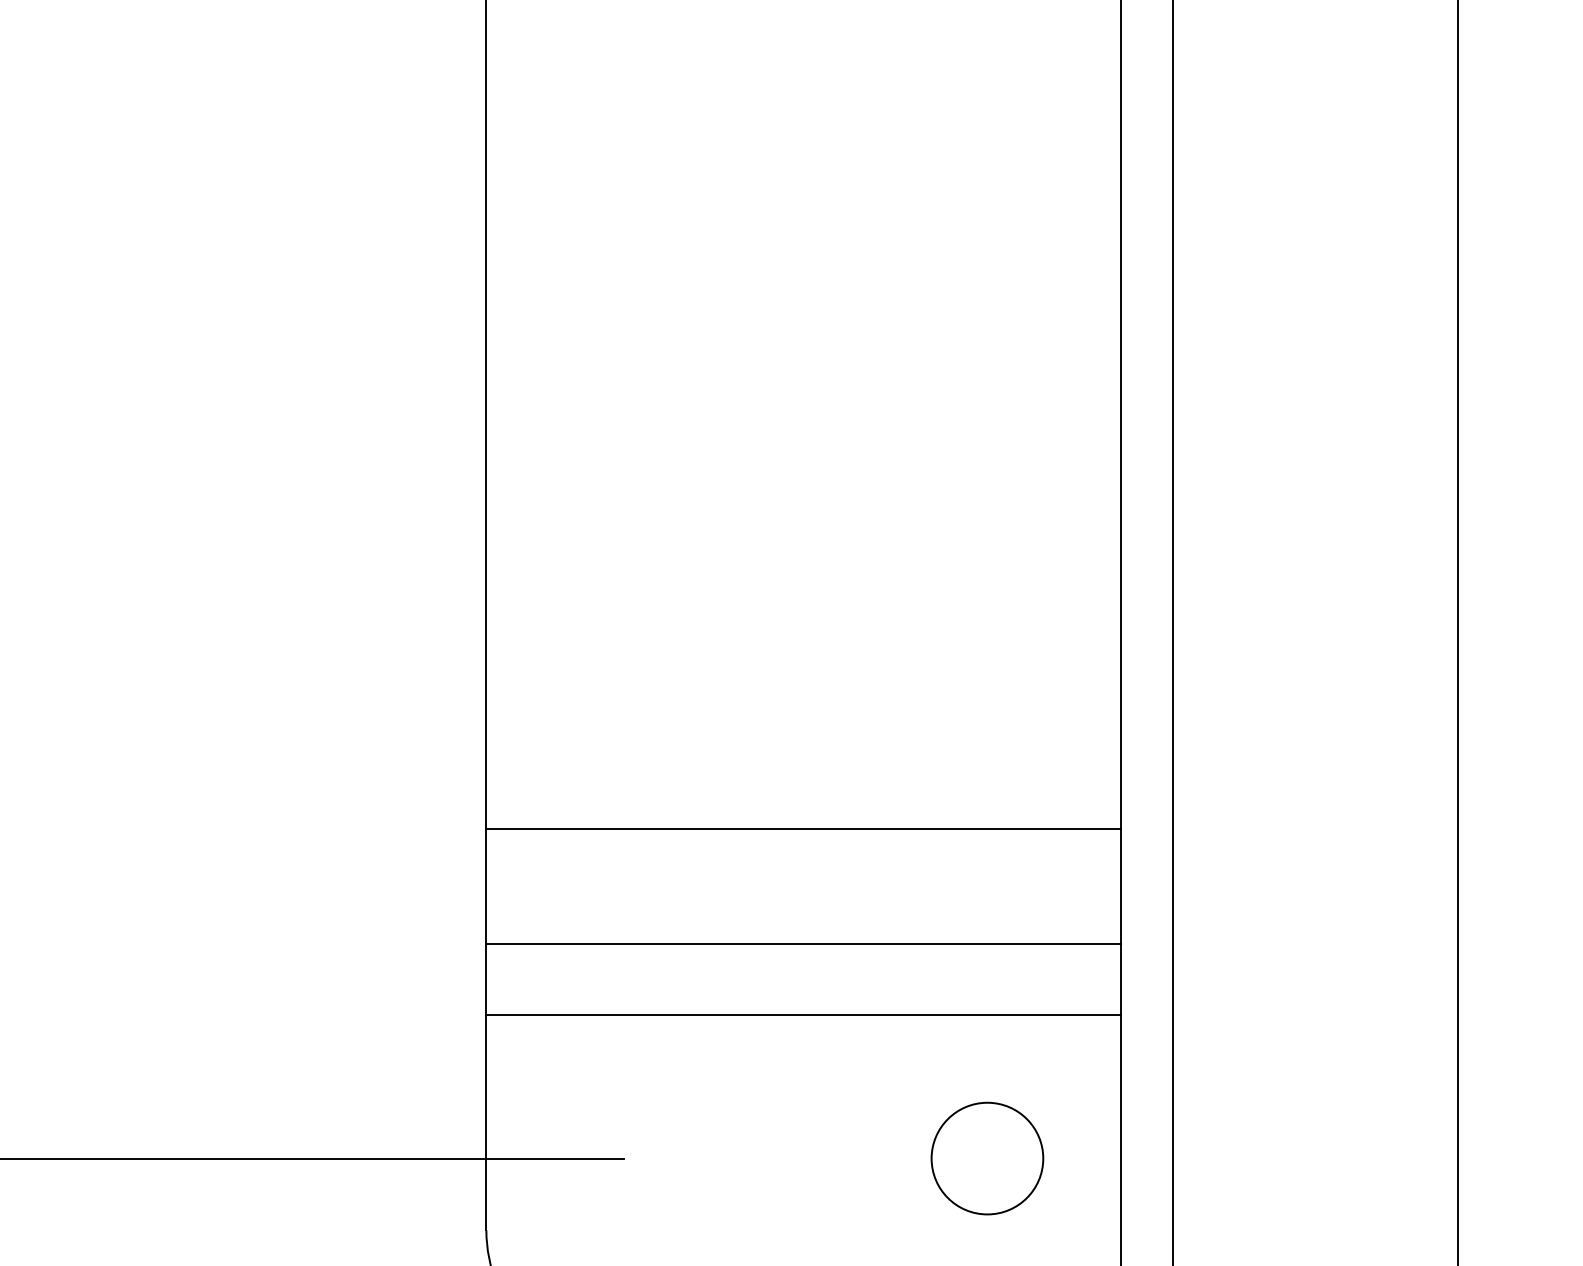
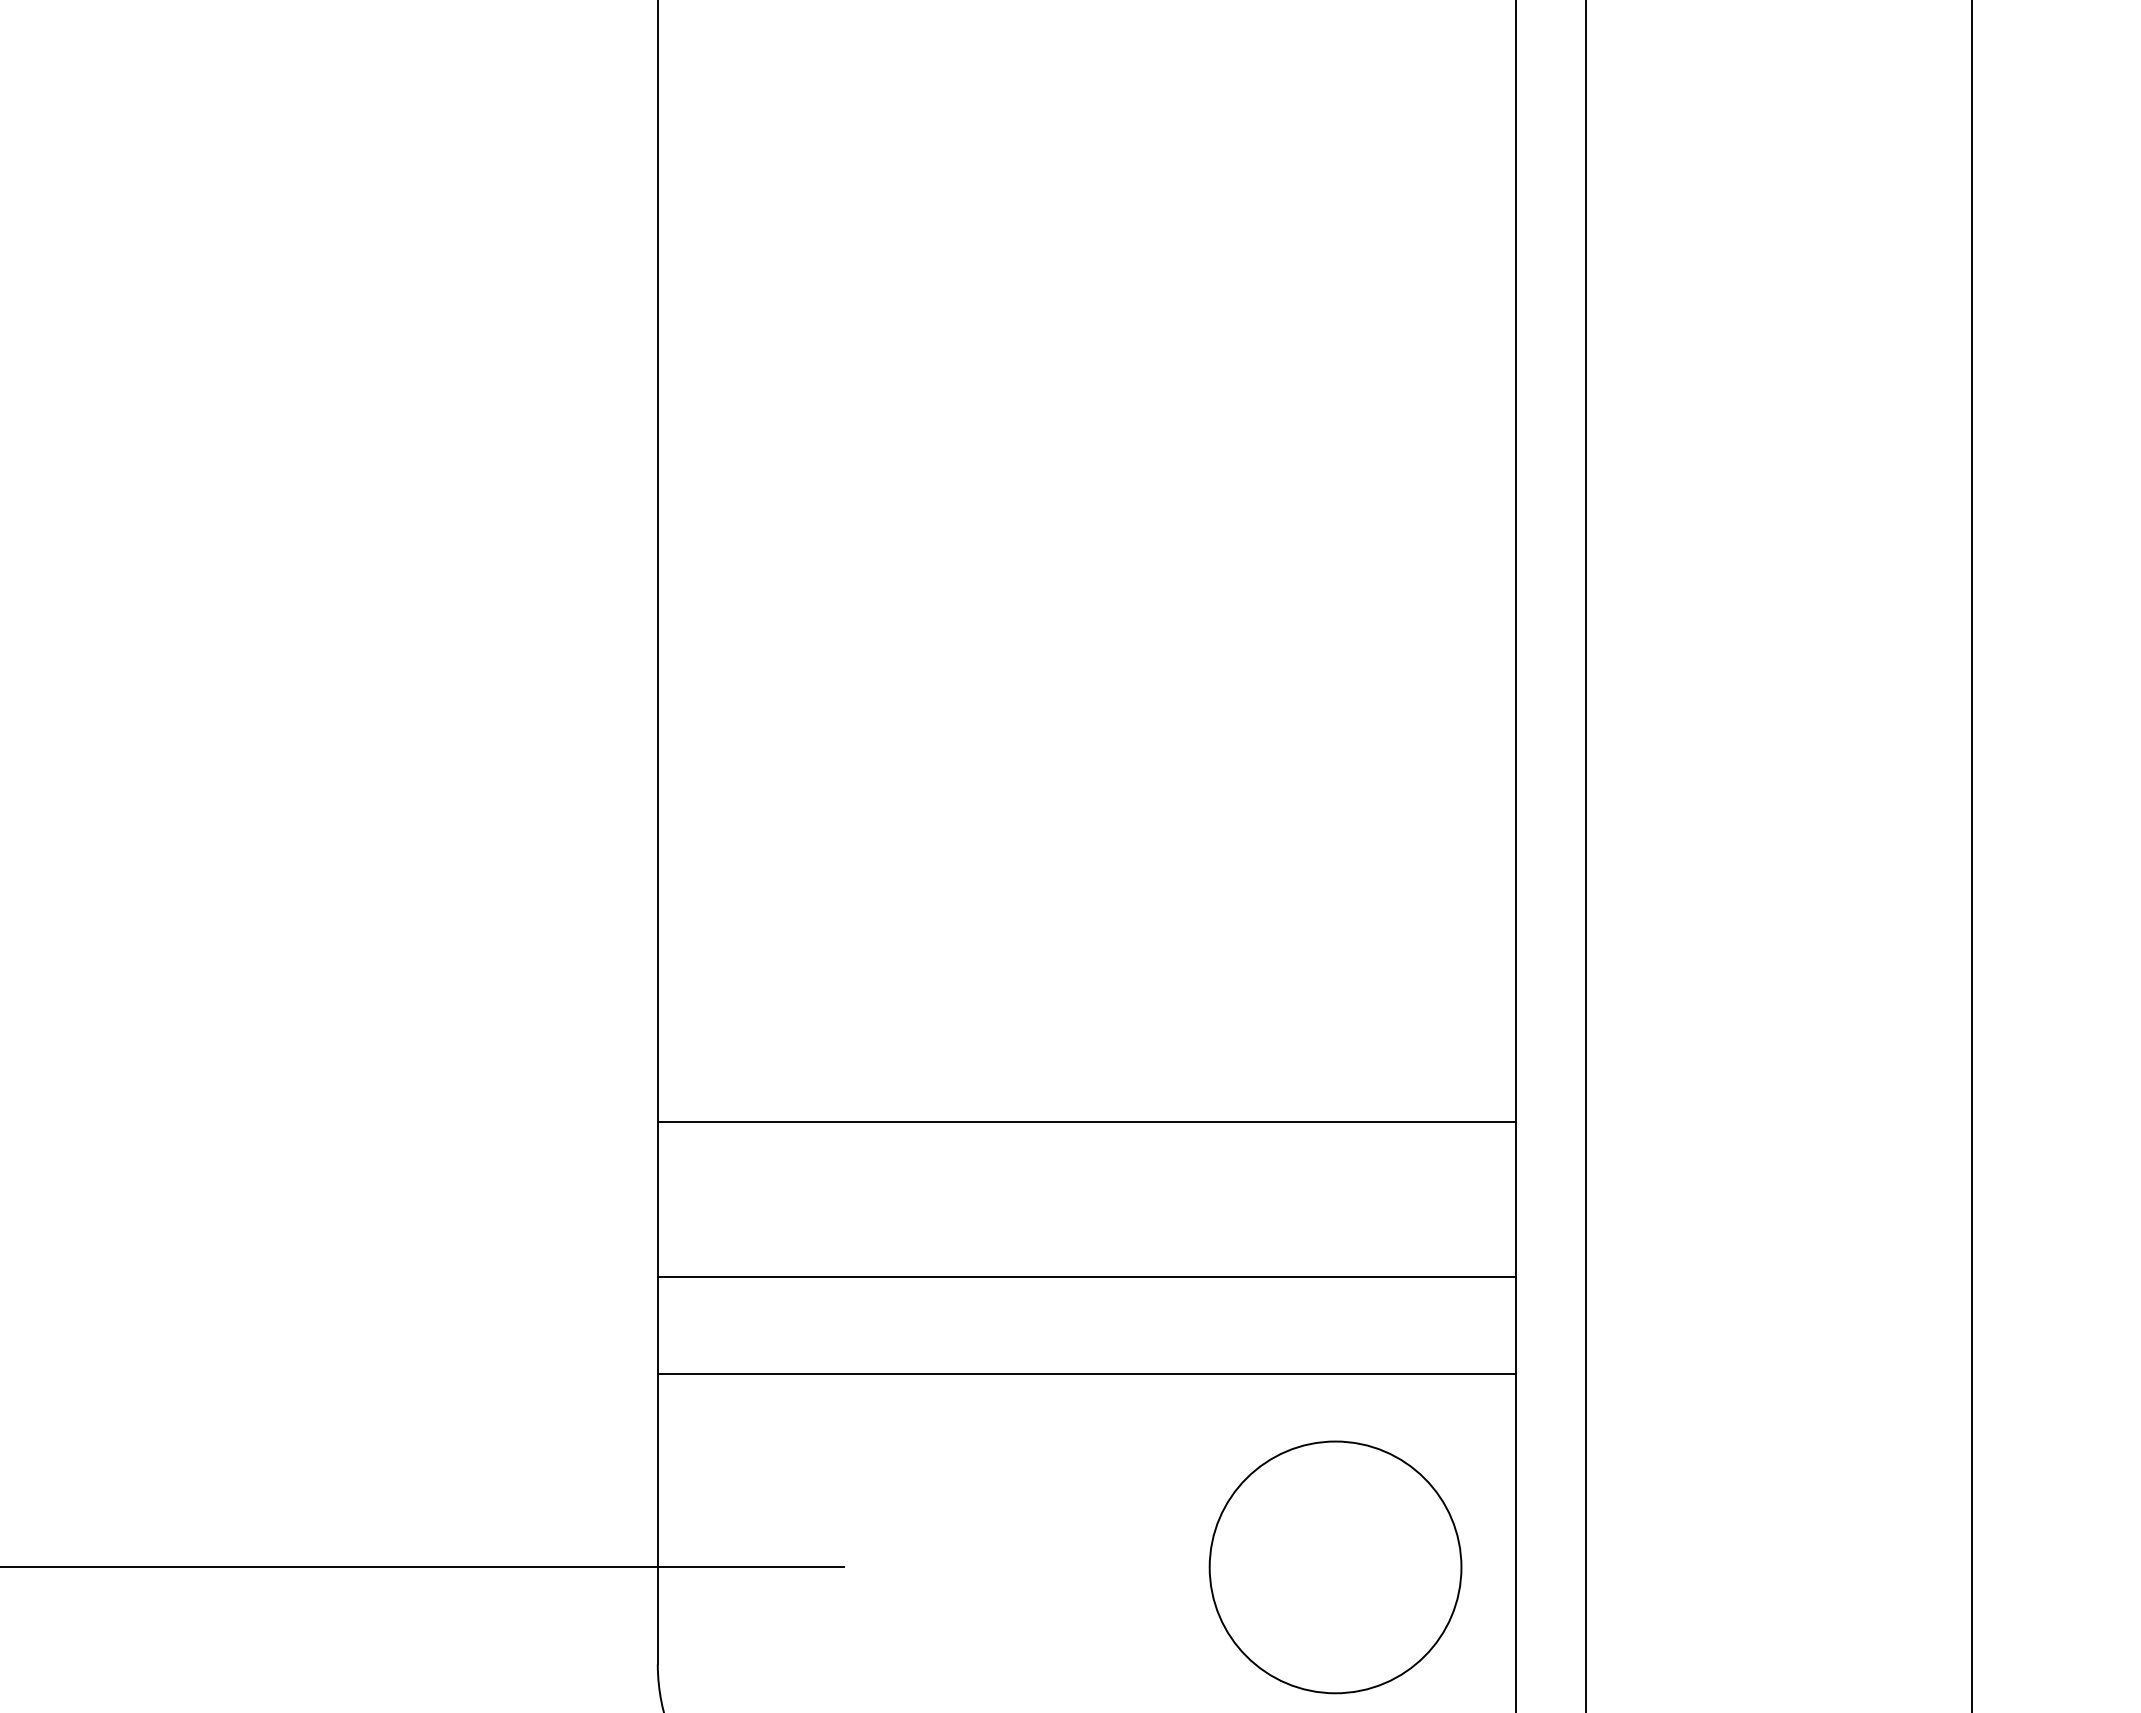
circle: (987, 1158) -> (1335, 1567), size x1.67

